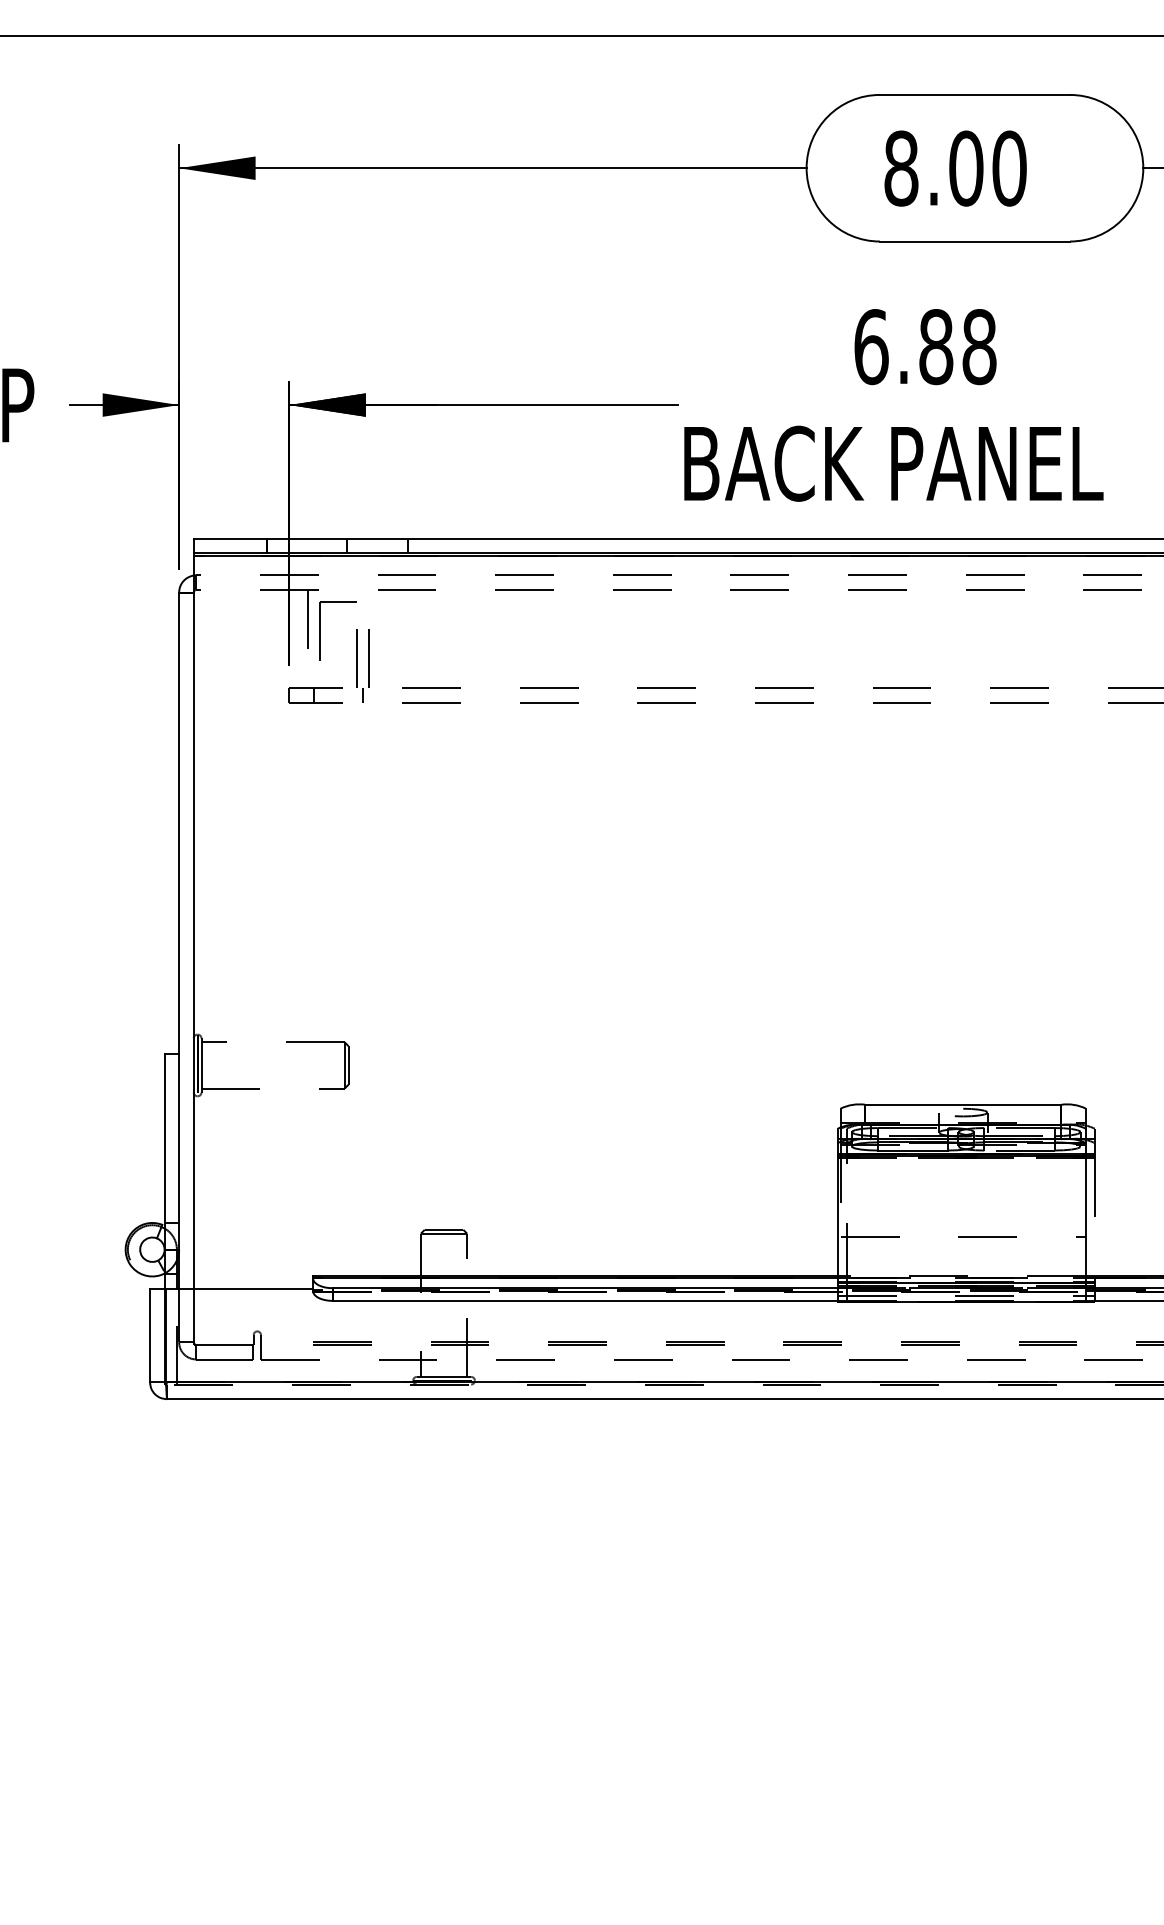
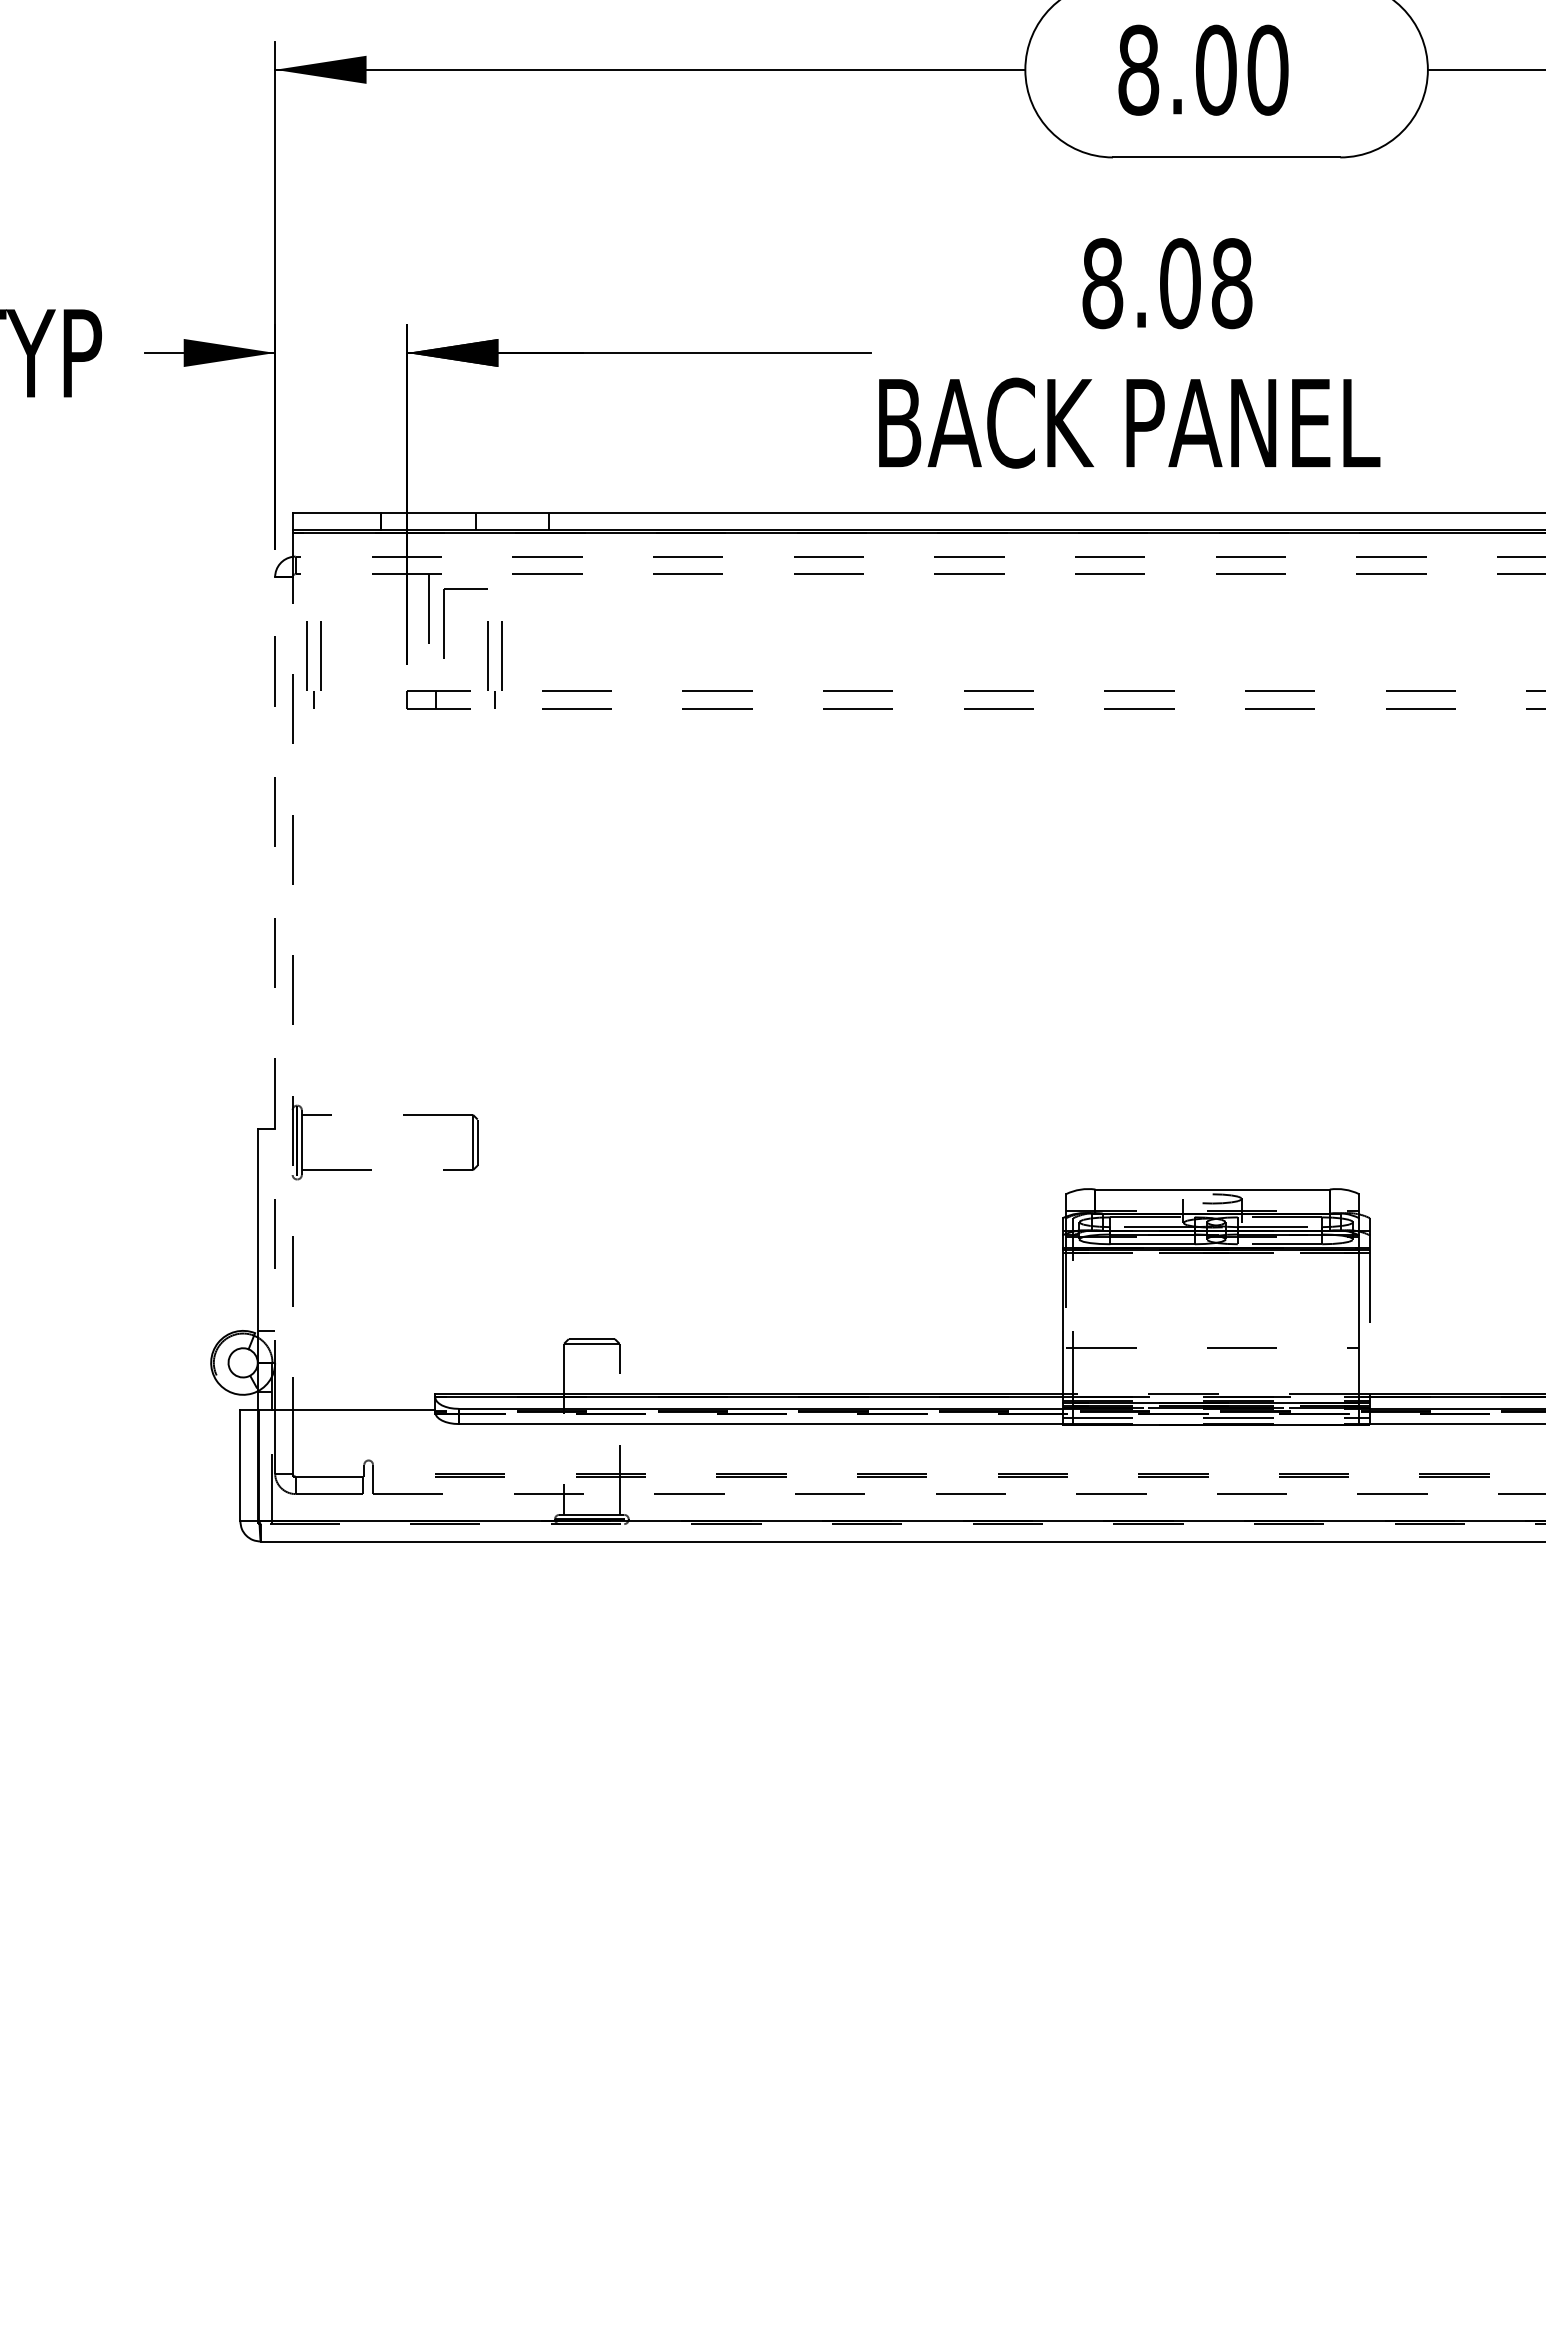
text: (903, 346) -> (1141, 283), 6.88 -> 8.08
part: (211, 665) -> (313, 664), added
line: (193, 923) -> (292, 972), solid -> dashed
line: (179, 940) -> (275, 993), solid -> dashed

